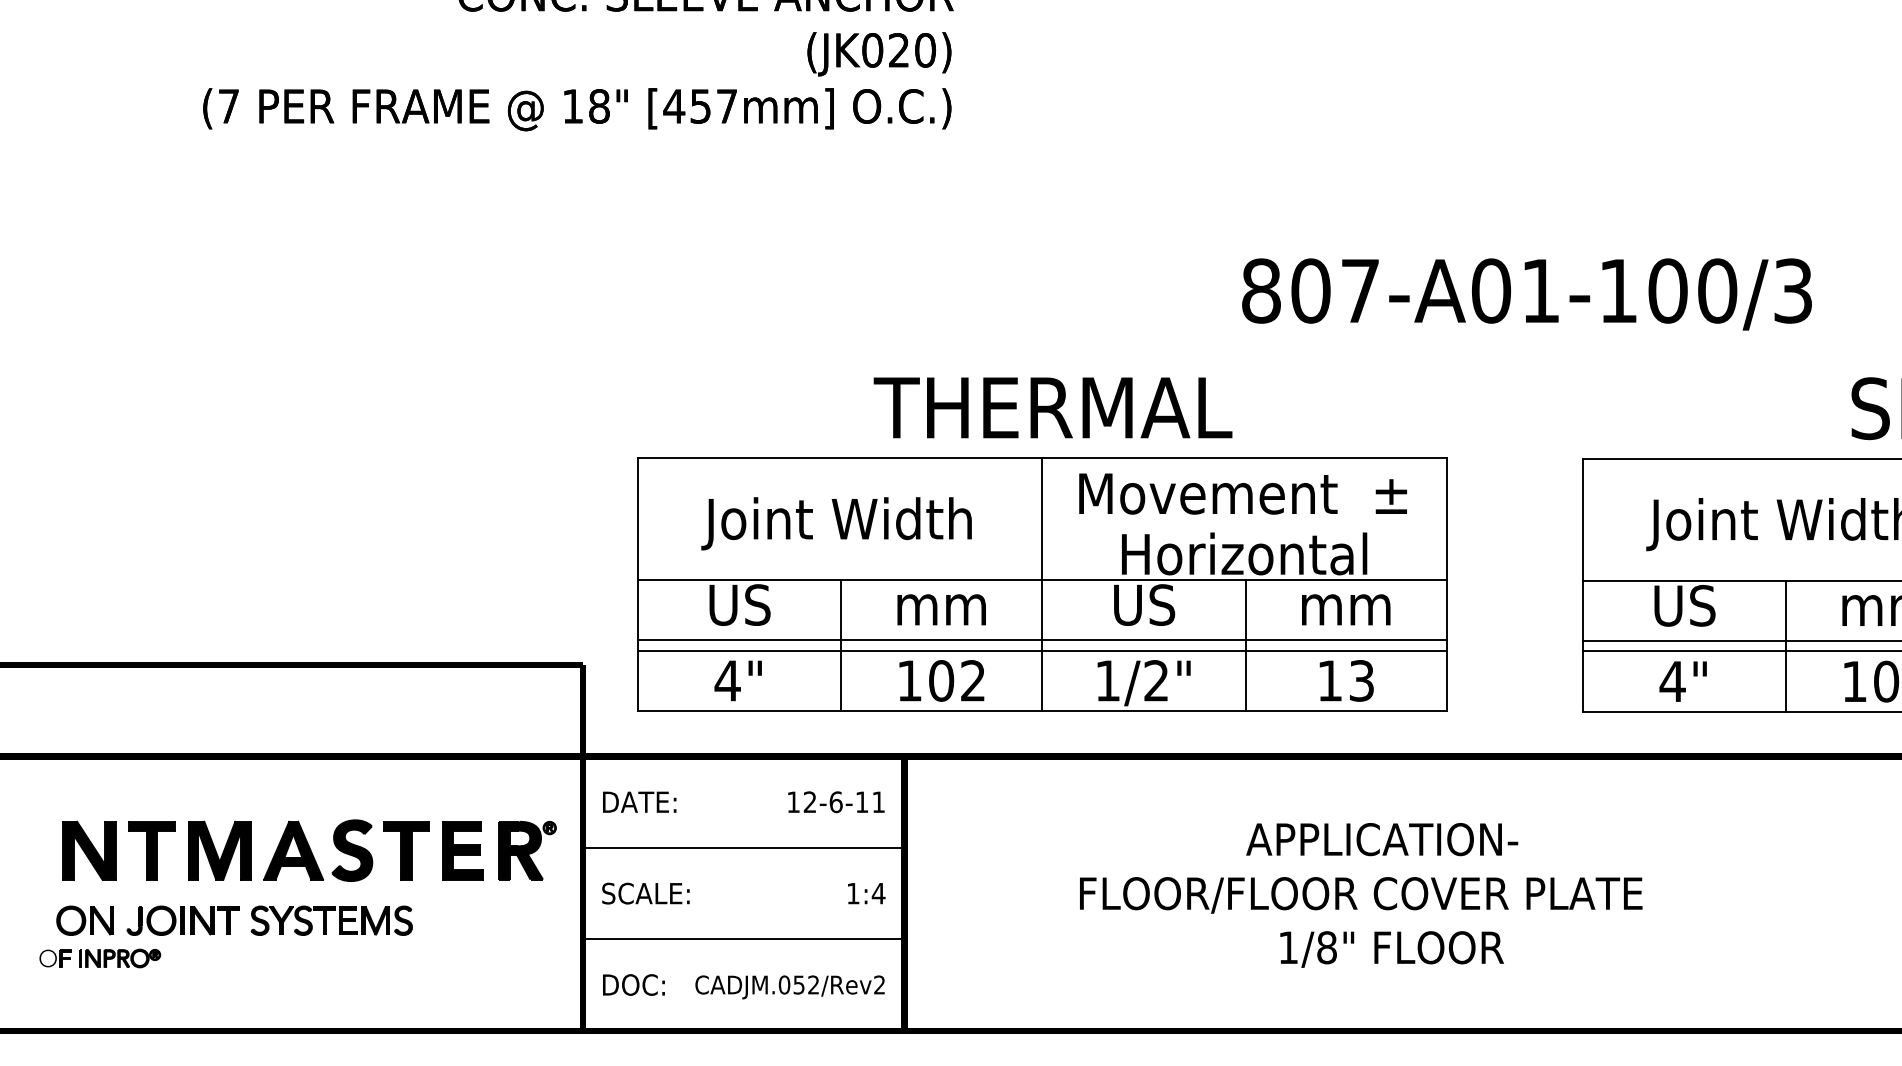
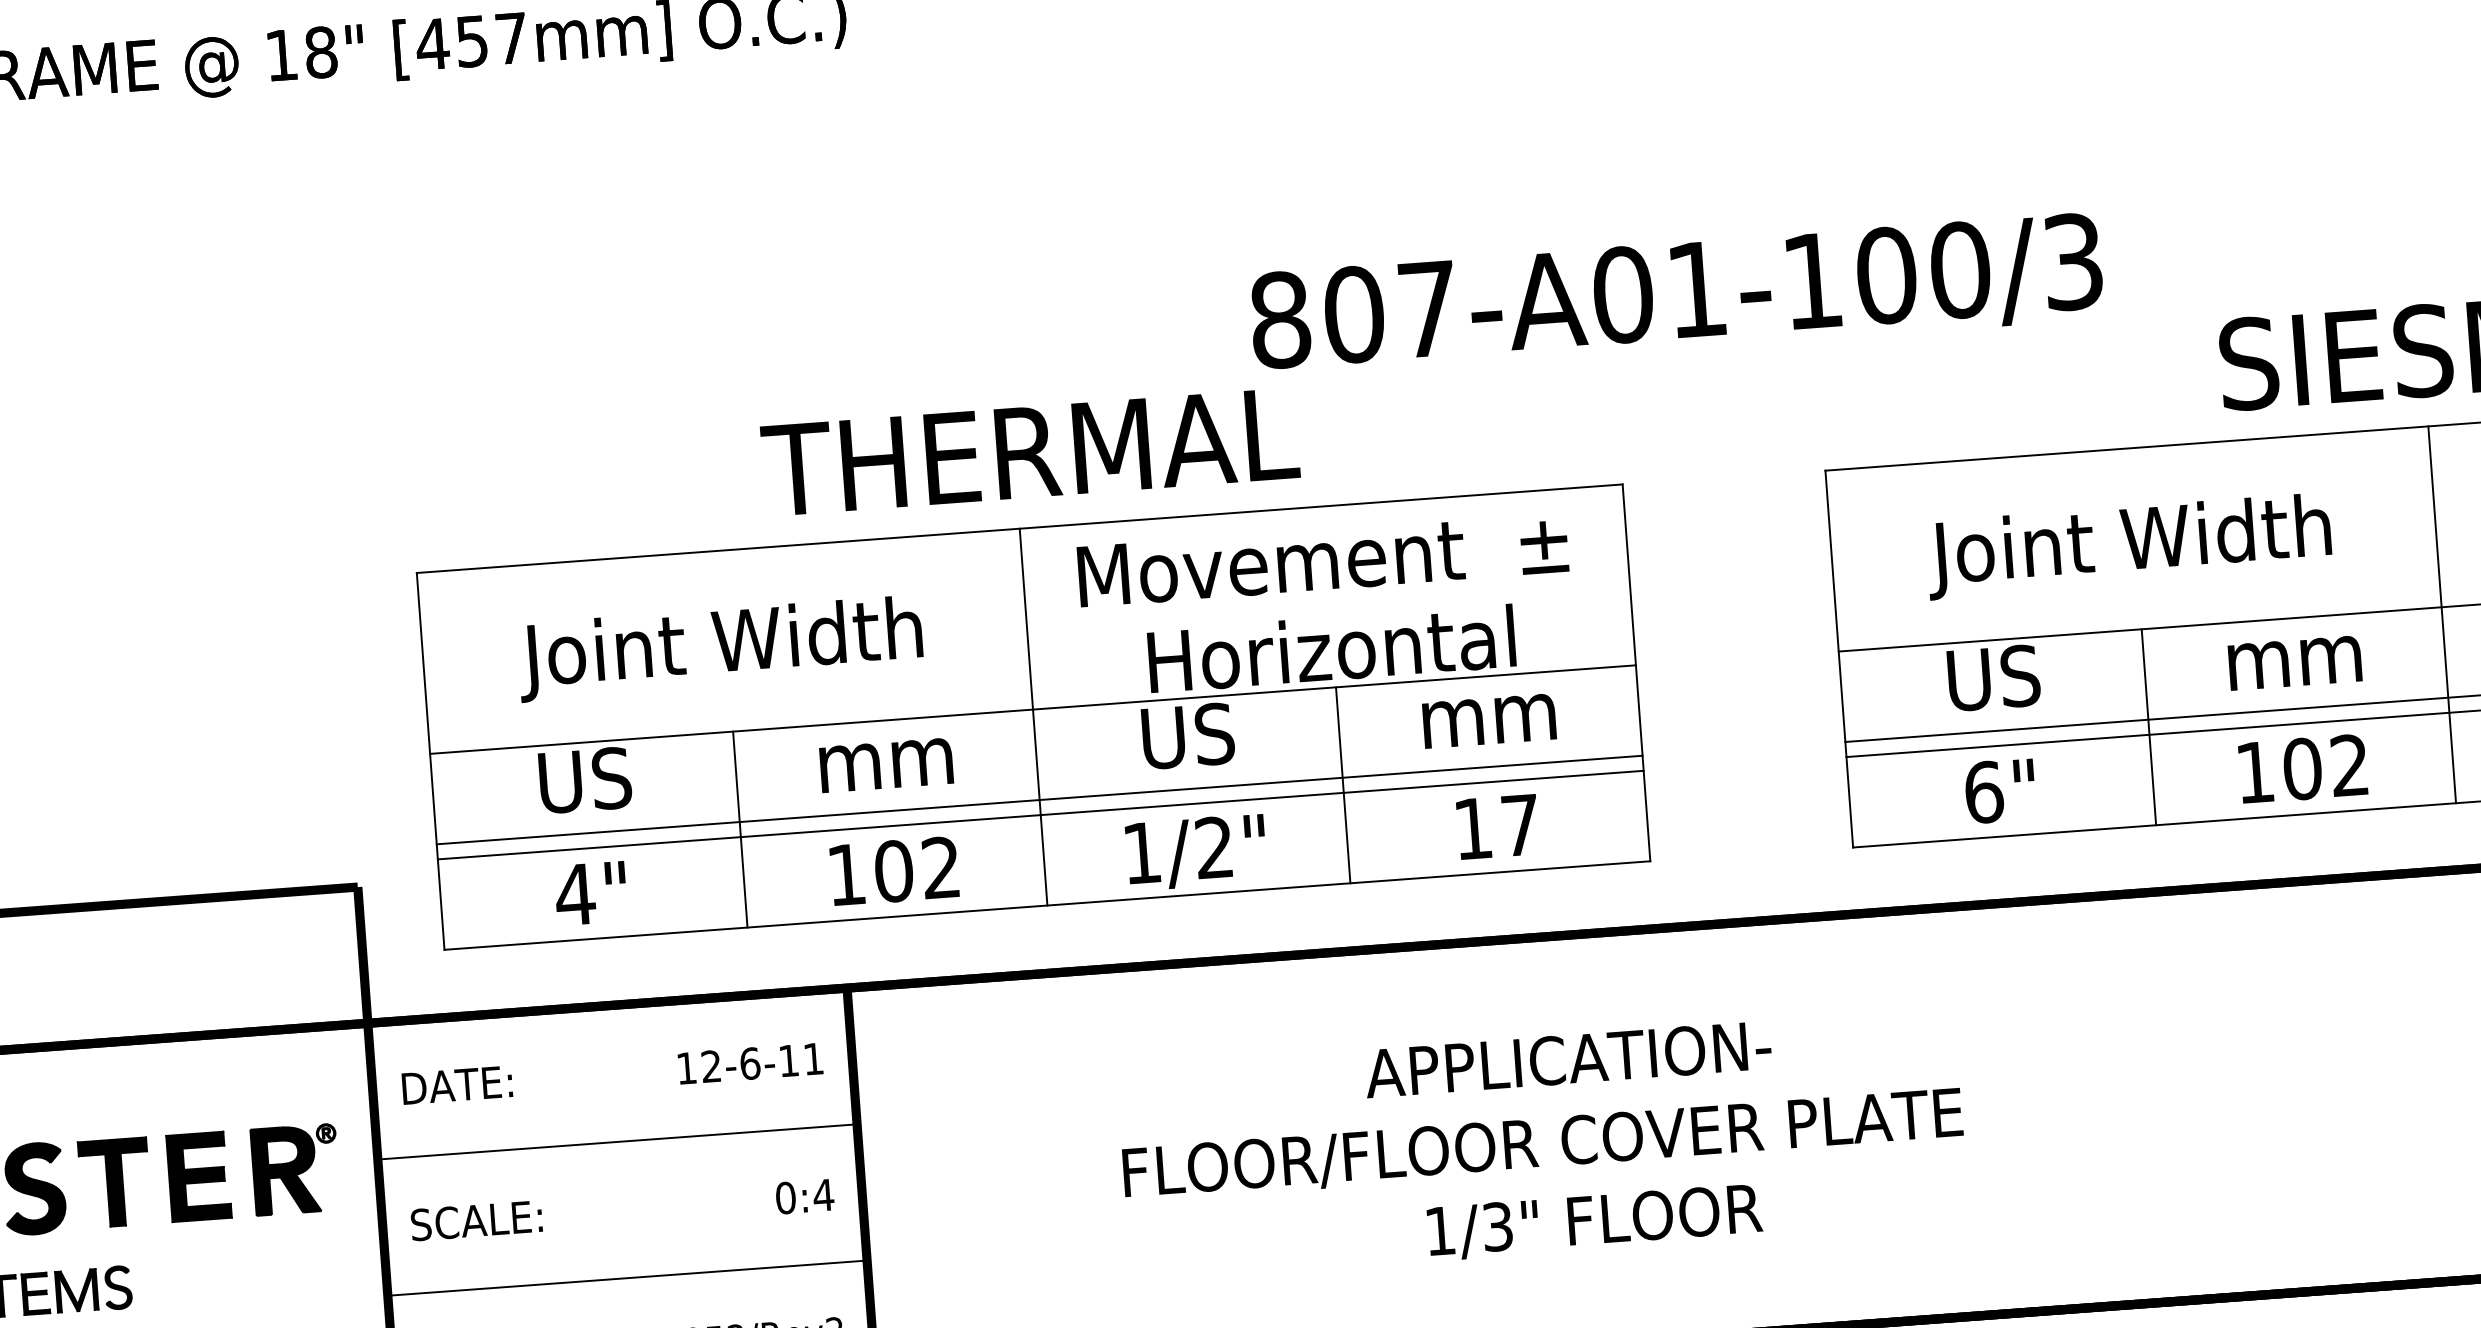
text: (1526, 294) -> (1675, 296), moved
text: (1361, 680) -> (1519, 824), 13 -> 17
text: (1672, 681) -> (1983, 792), 4" -> 6"
text: (852, 893) -> (784, 1197), 1:4 -> 0:4
text: (1326, 947) -> (1497, 1226), 1/8" -> 1/3"

